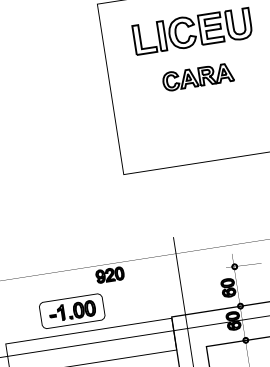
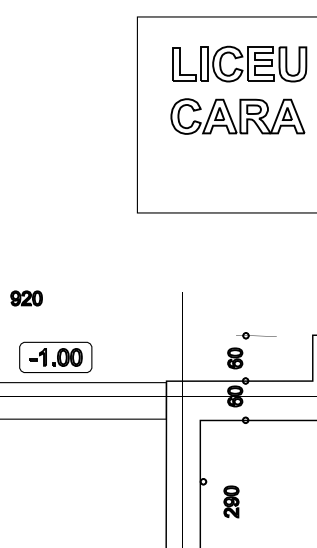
part: (197, 77) -> (237, 116), size x1.67
part: (110, 275) -> (26, 298), moved

